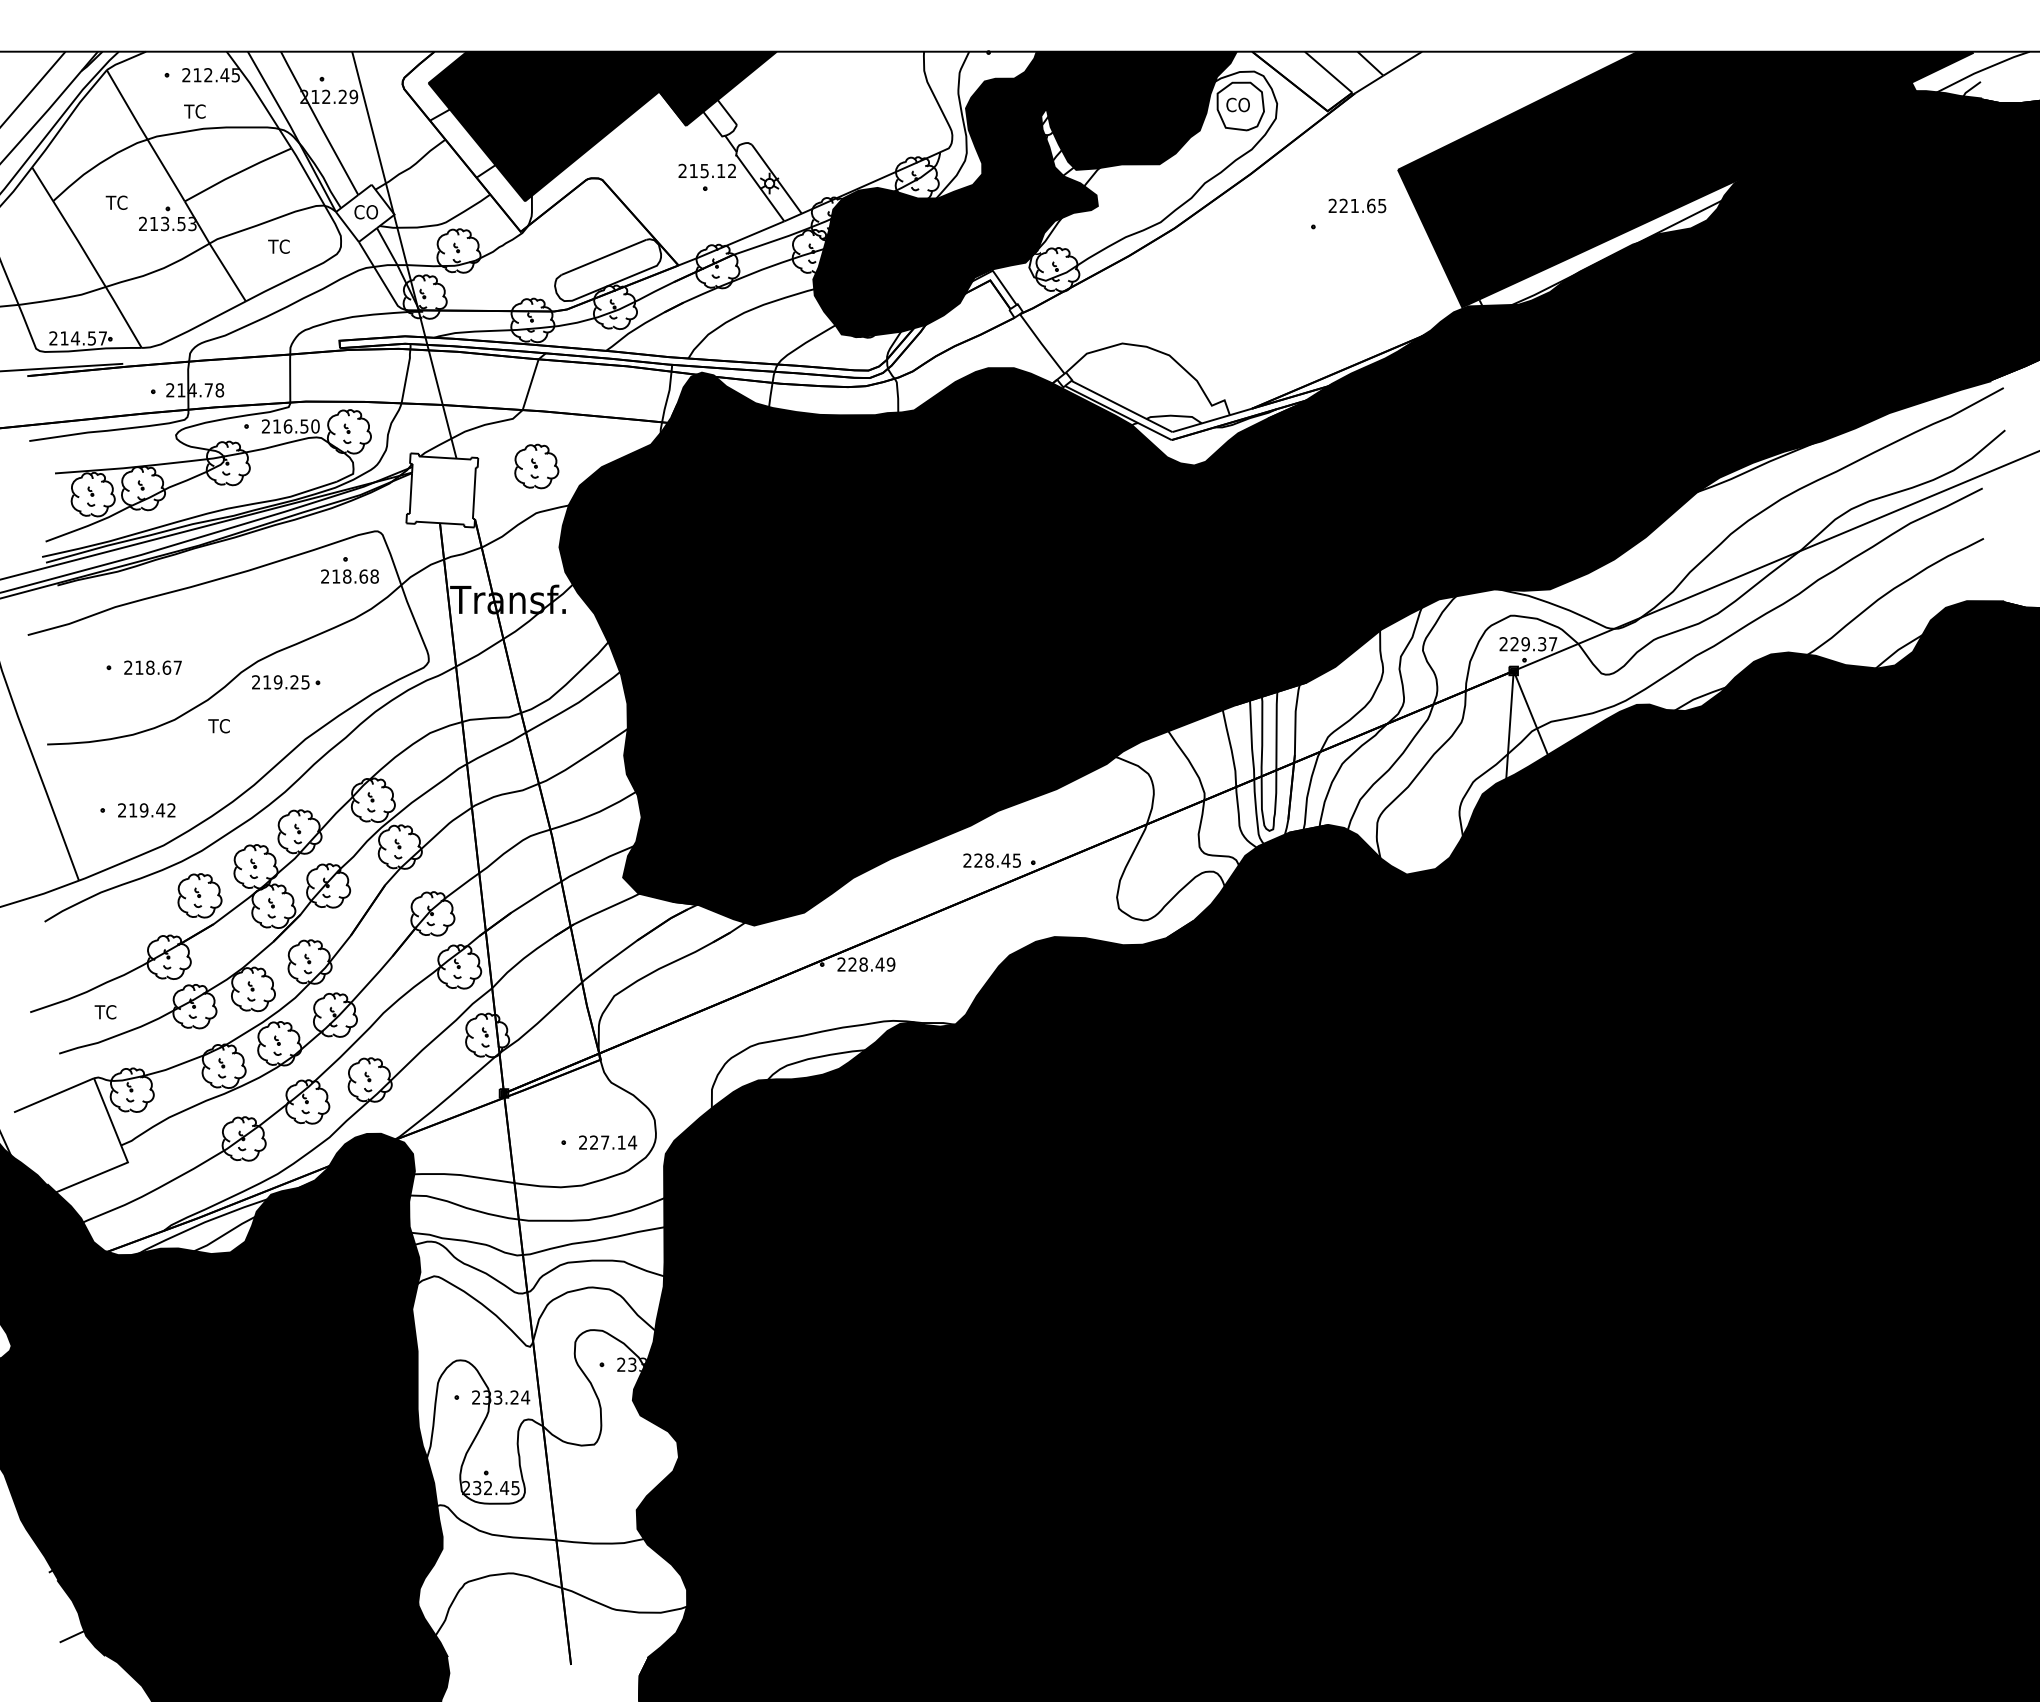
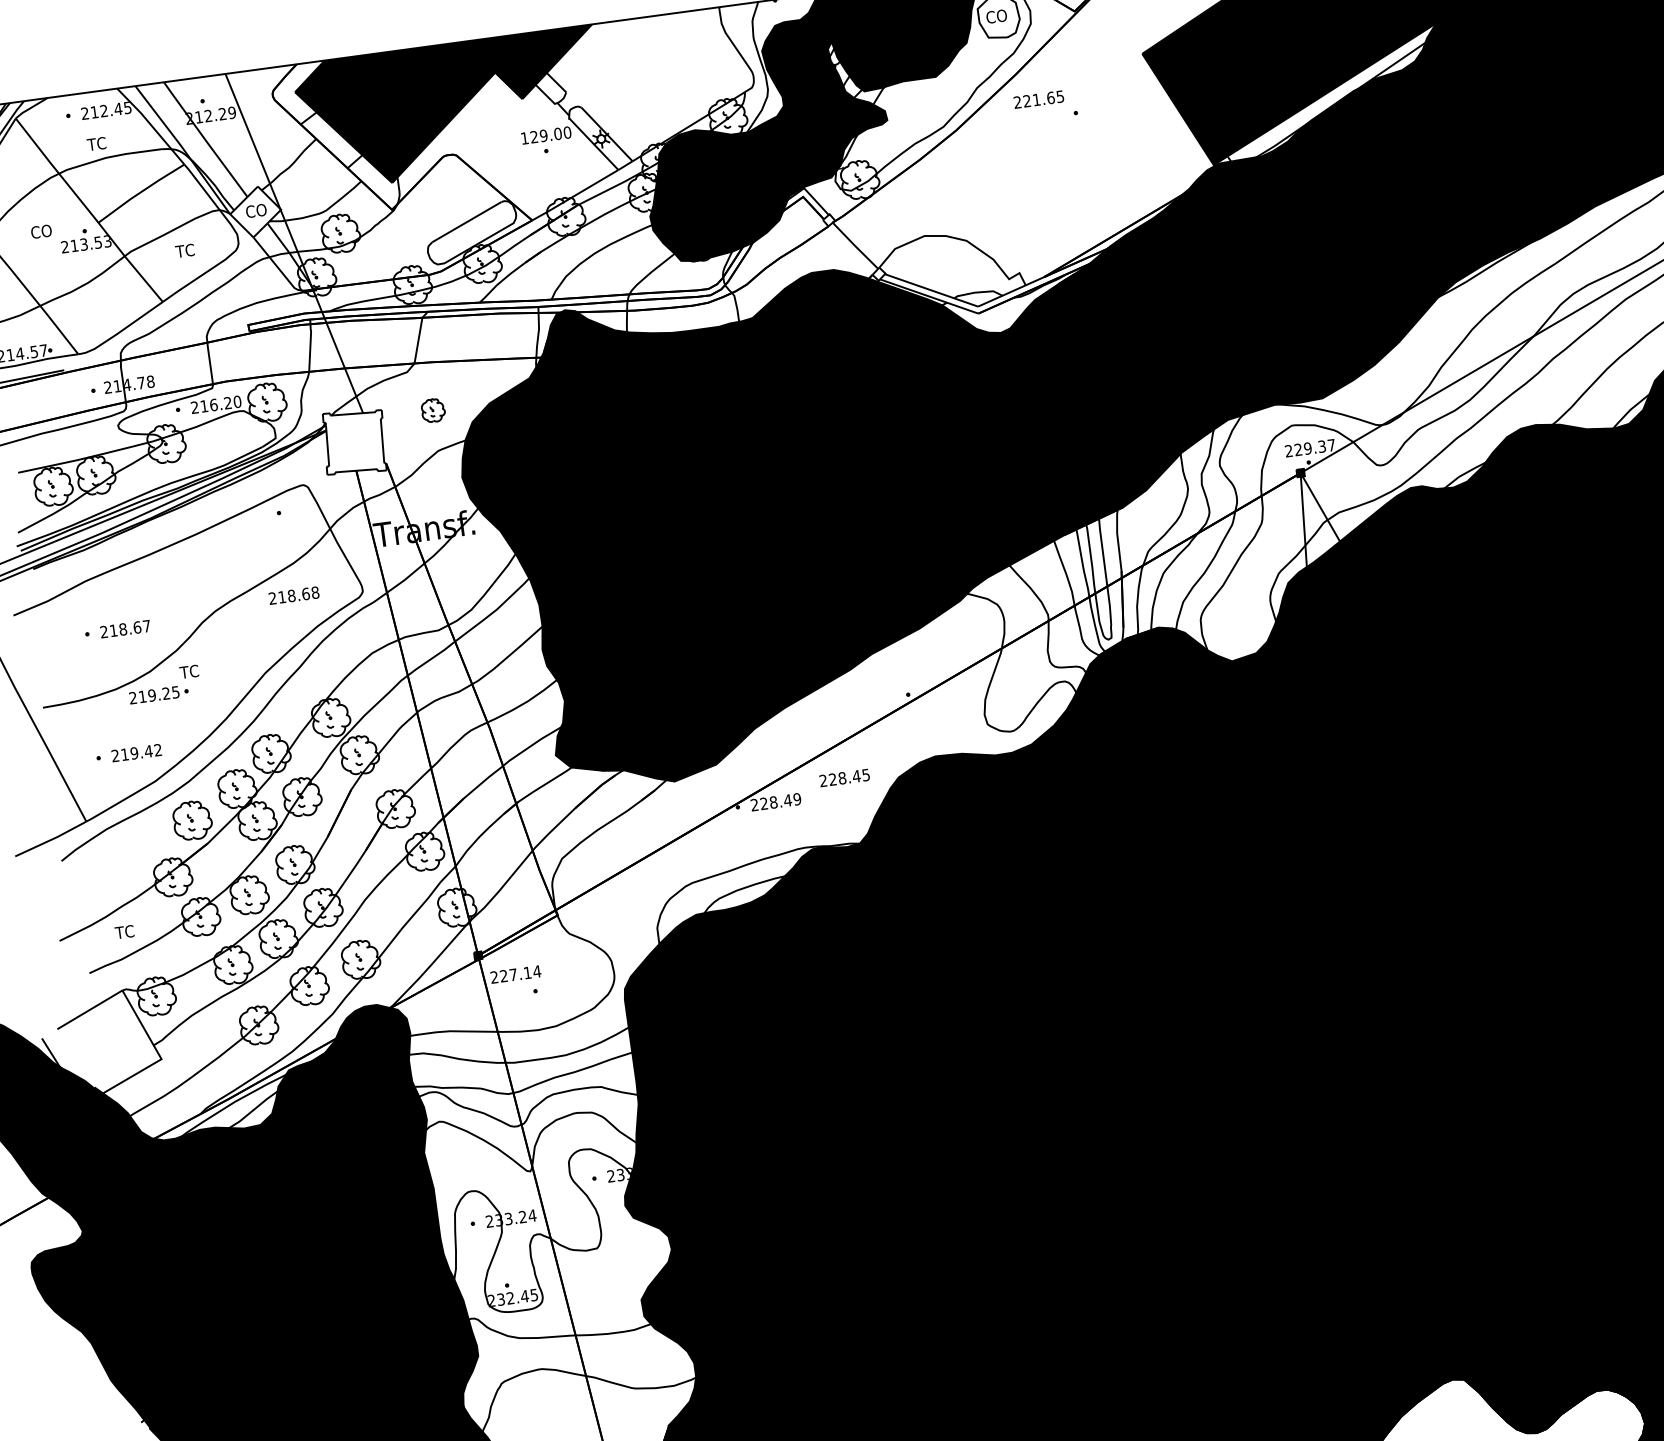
text: (707, 170) -> (546, 135), 215.12 -> 129.00
text: (117, 202) -> (40, 231), TC -> CO
text: (1357, 205) -> (1038, 99), moved
text: (304, 426) -> (228, 403), 216.50 -> 216.20
part: (536, 466) -> (433, 410), size x0.6
text: (349, 576) -> (293, 595), moved
part: (286, 682) -> (159, 694), moved
text: (991, 860) -> (844, 777), moved
text: (608, 1142) -> (516, 974), moved

